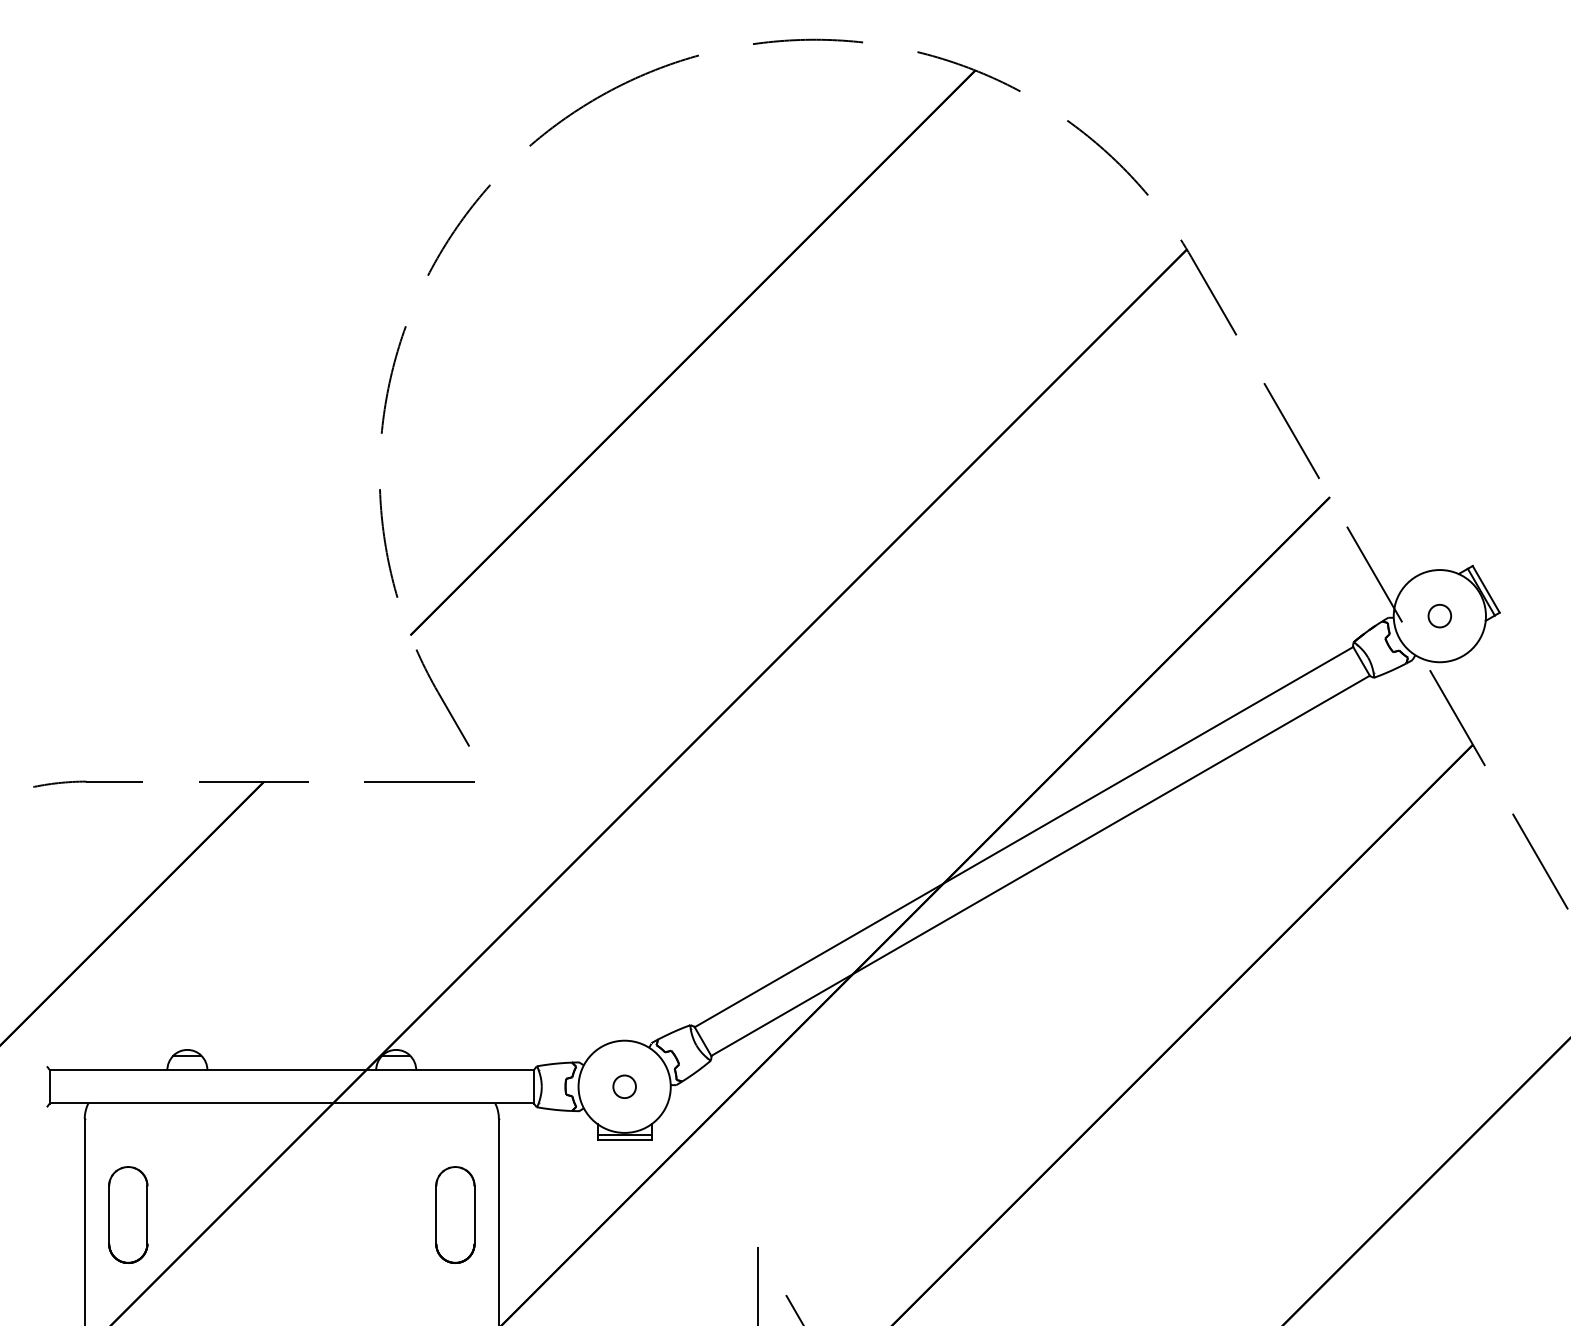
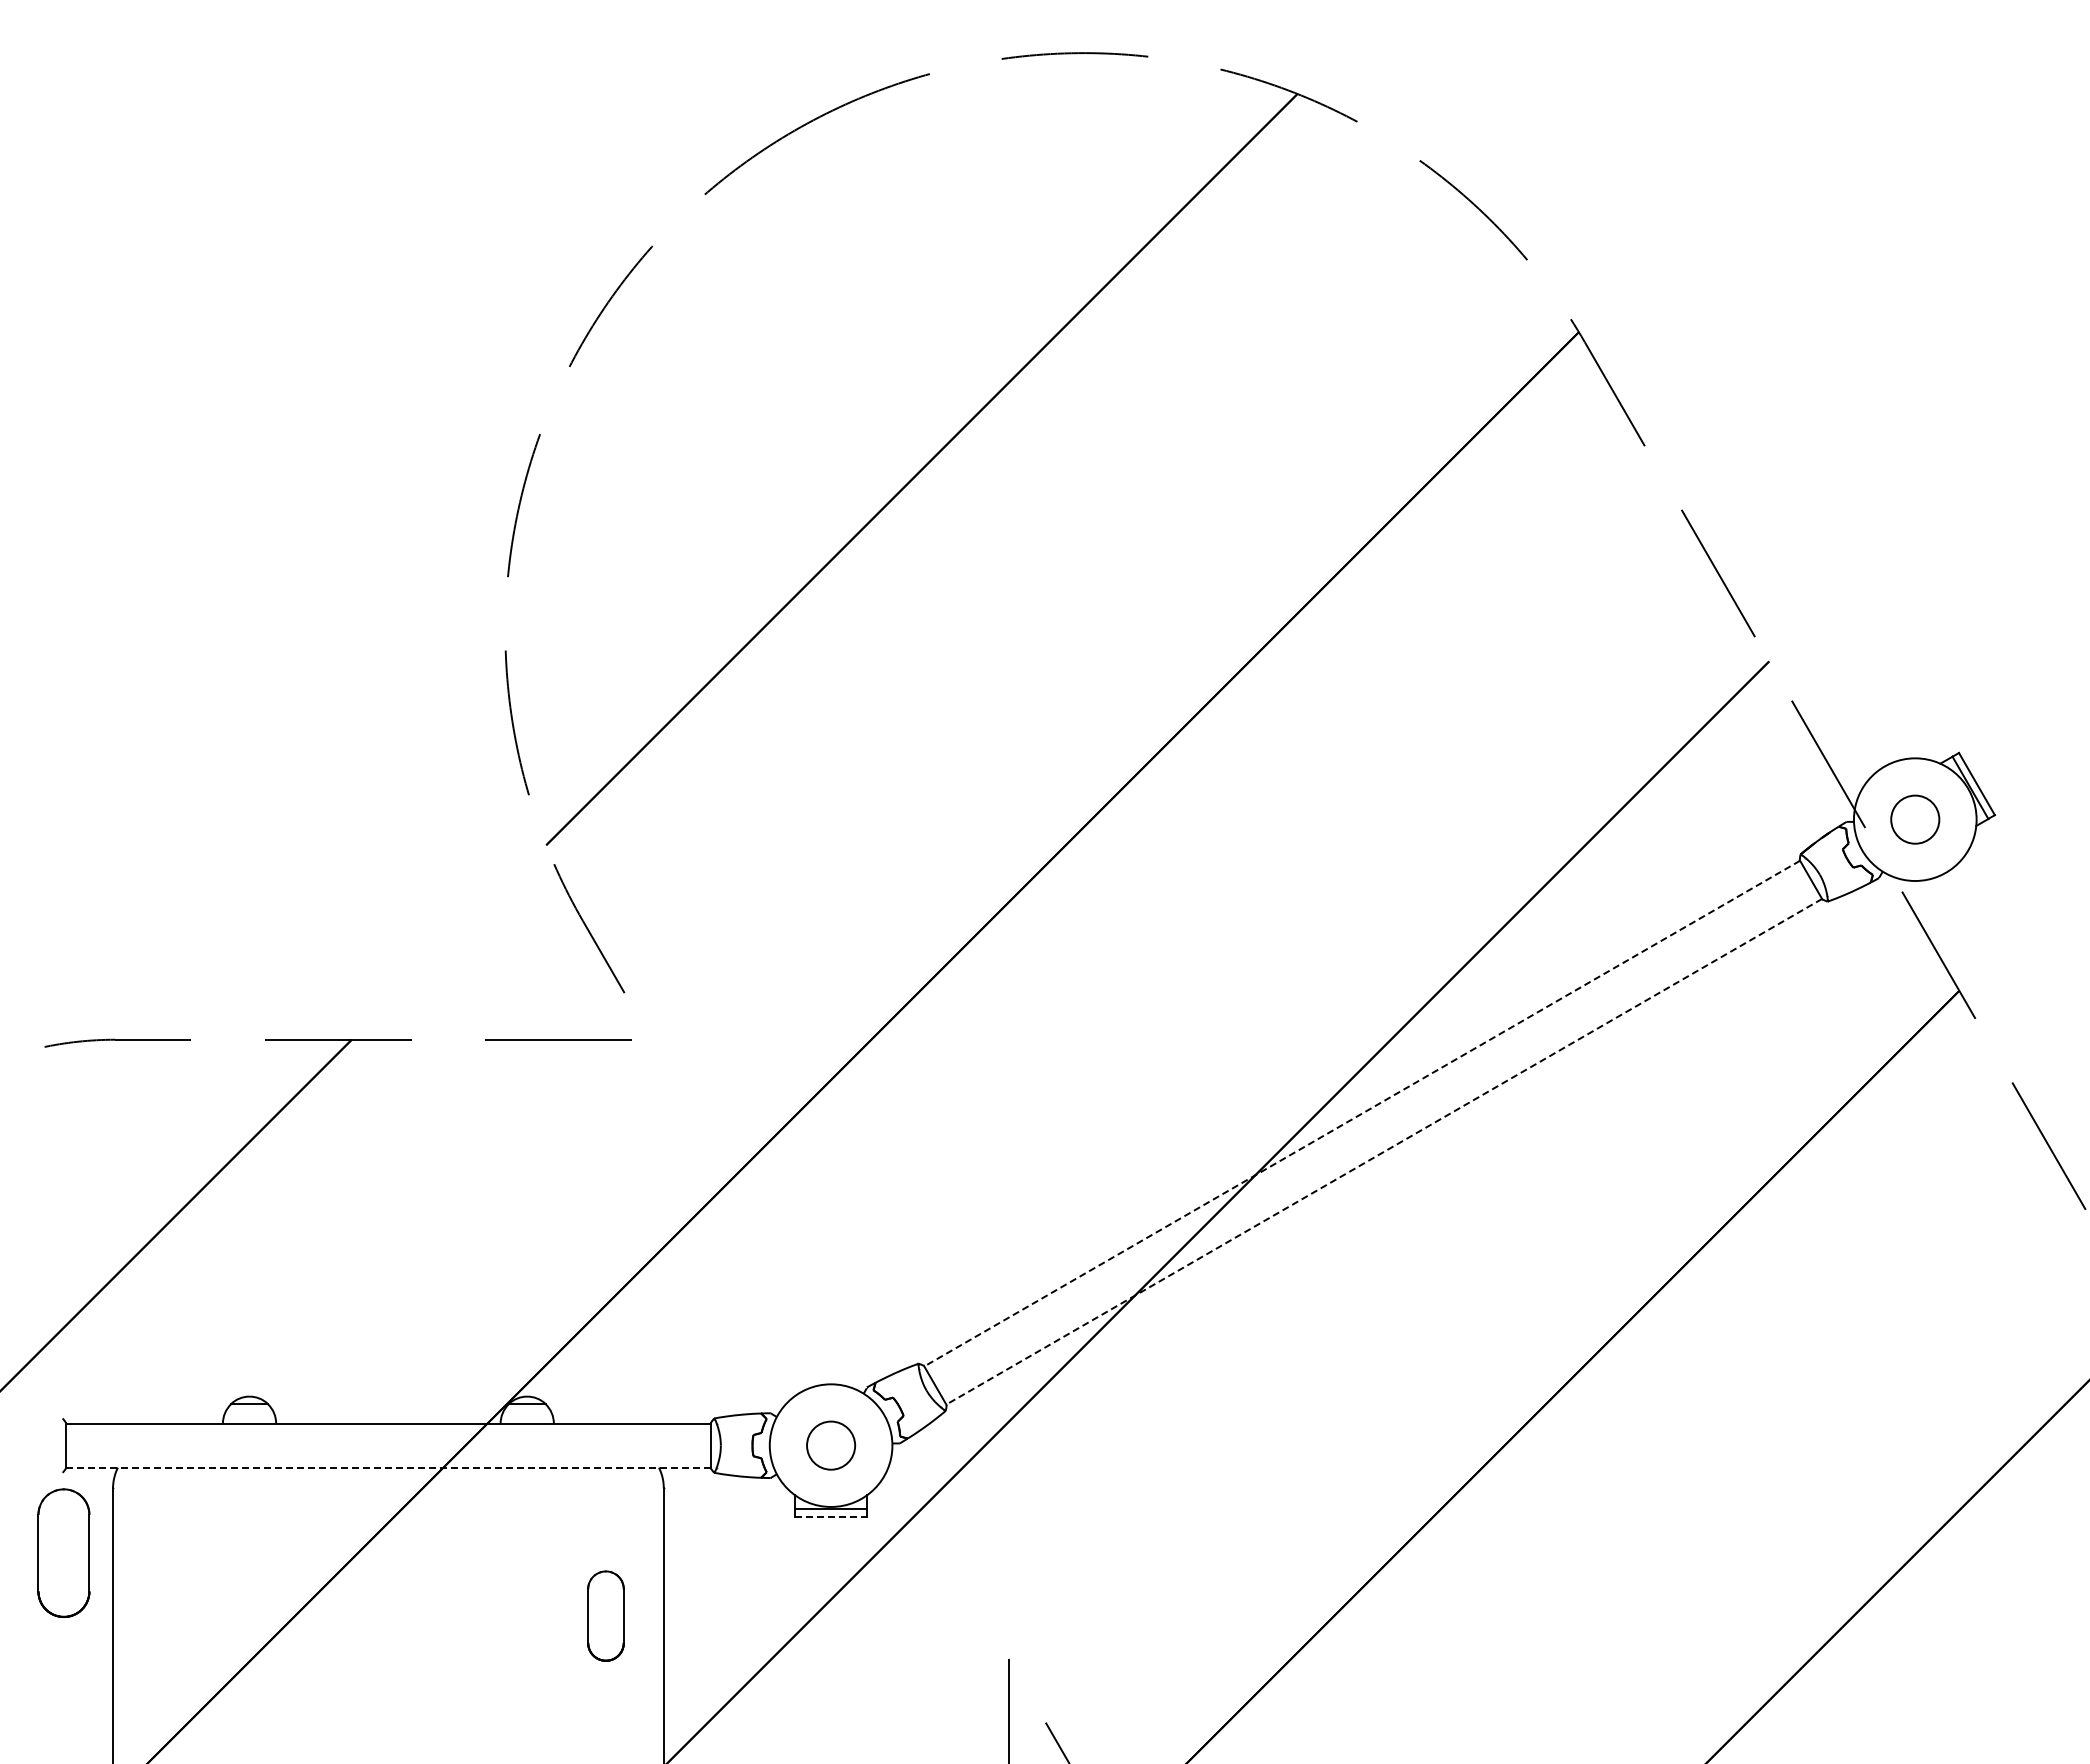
circle: (1440, 616) -> (1915, 819), size x1.6
line: (1024, 837) -> (1362, 1113), solid -> dashed
line: (1040, 865) -> (1384, 1151), solid -> dashed
circle: (624, 1086) -> (831, 1445), size x1.6
line: (291, 1103) -> (387, 1467), solid -> dashed
line: (624, 1140) -> (831, 1516), solid -> dashed
part: (127, 1214) -> (63, 1552), moved
part: (455, 1214) -> (605, 1615), size x0.7

